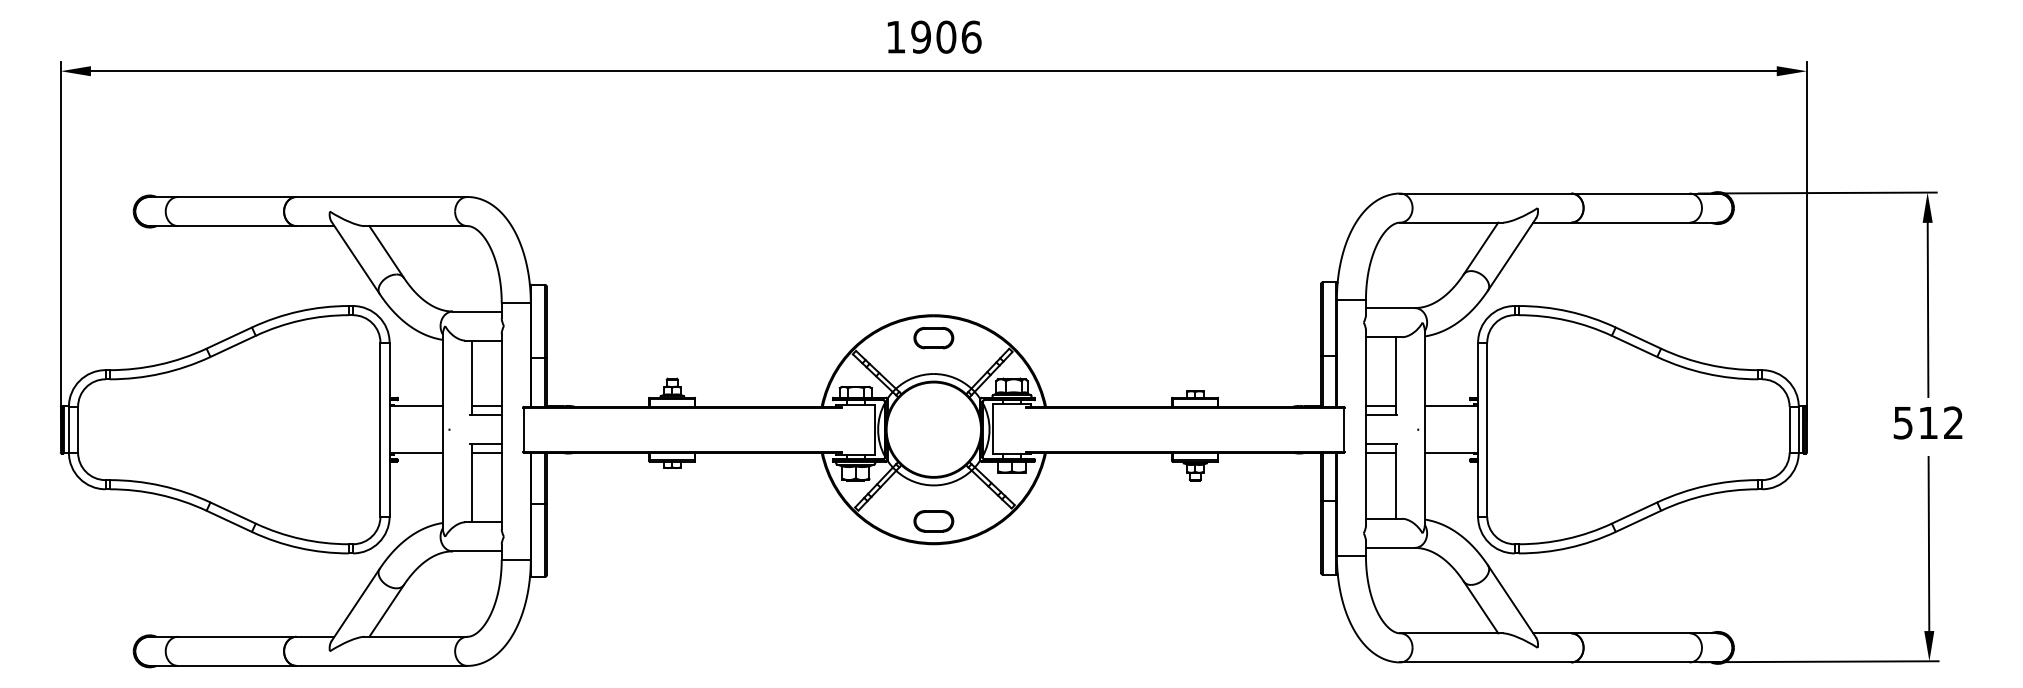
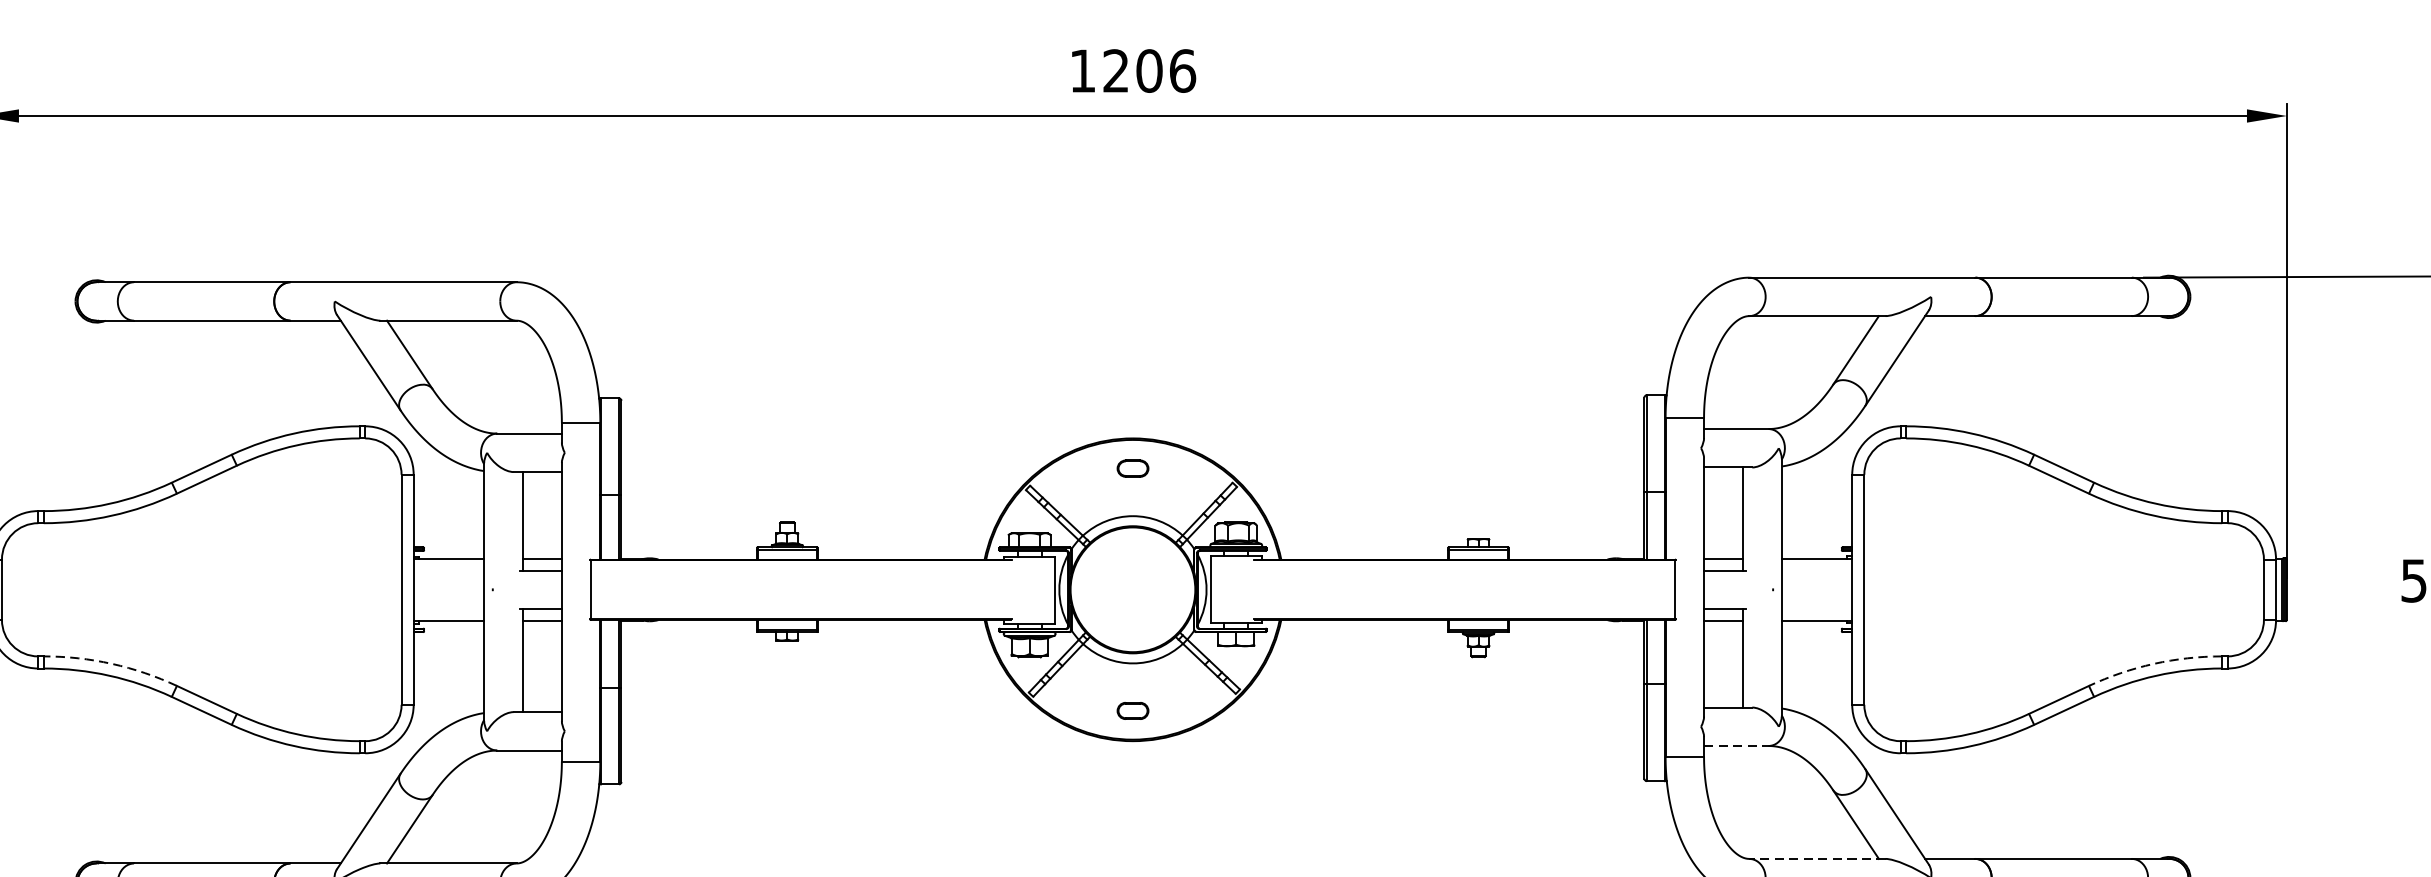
text: (920, 36) -> (1115, 70), 1906 -> 1206
part: (933, 337) -> (1132, 467), size x0.6
arc: (161, 485) -> (112, 663), solid -> dashed
arc: (1706, 485) -> (2154, 663), solid -> dashed
part: (933, 521) -> (1132, 711), size x0.6
line: (1390, 547) -> (1736, 745), solid -> dashed
line: (1451, 633) -> (1817, 859), solid -> dashed

